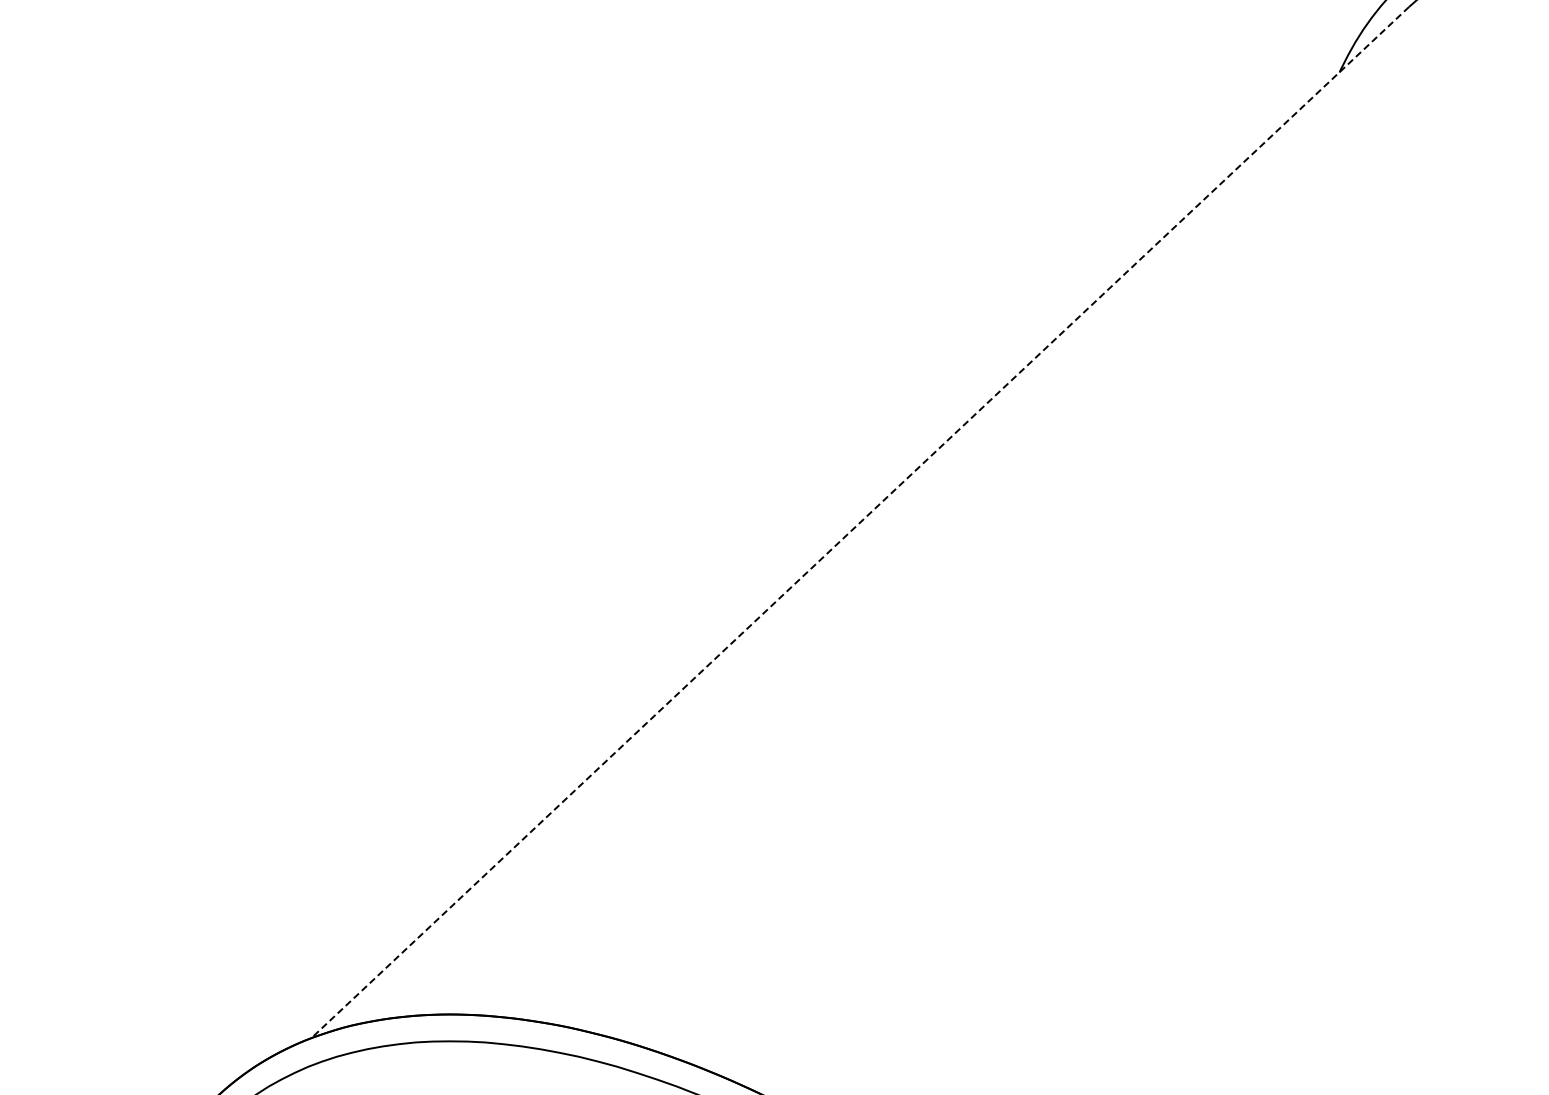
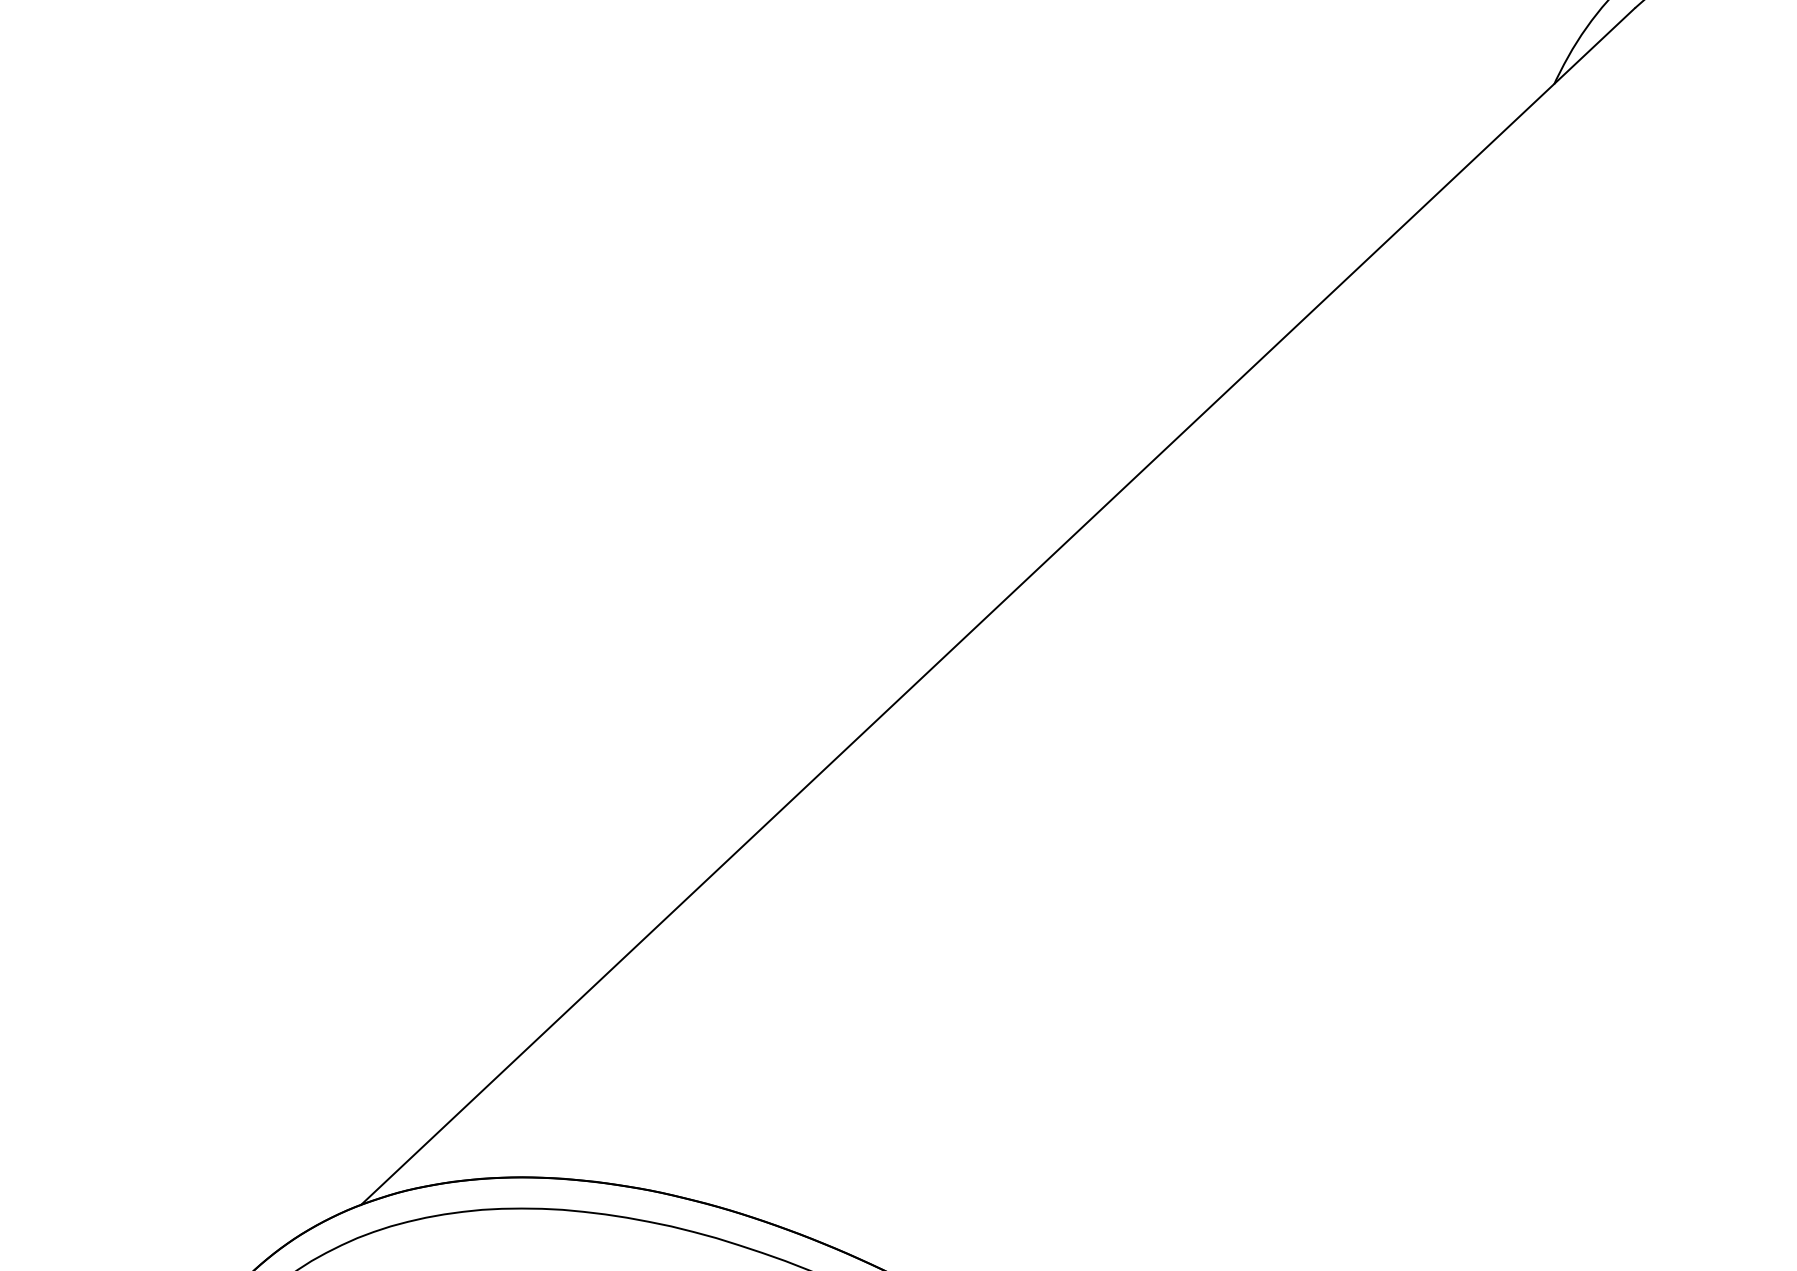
line: (859, 522) -> (997, 606), dashed -> solid

